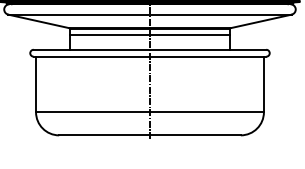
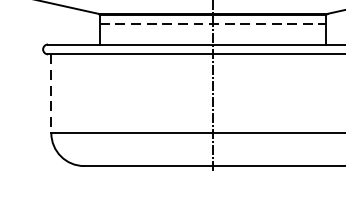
line: (149, 35) -> (212, 24), solid -> dashed
line: (36, 84) -> (51, 93), solid -> dashed

